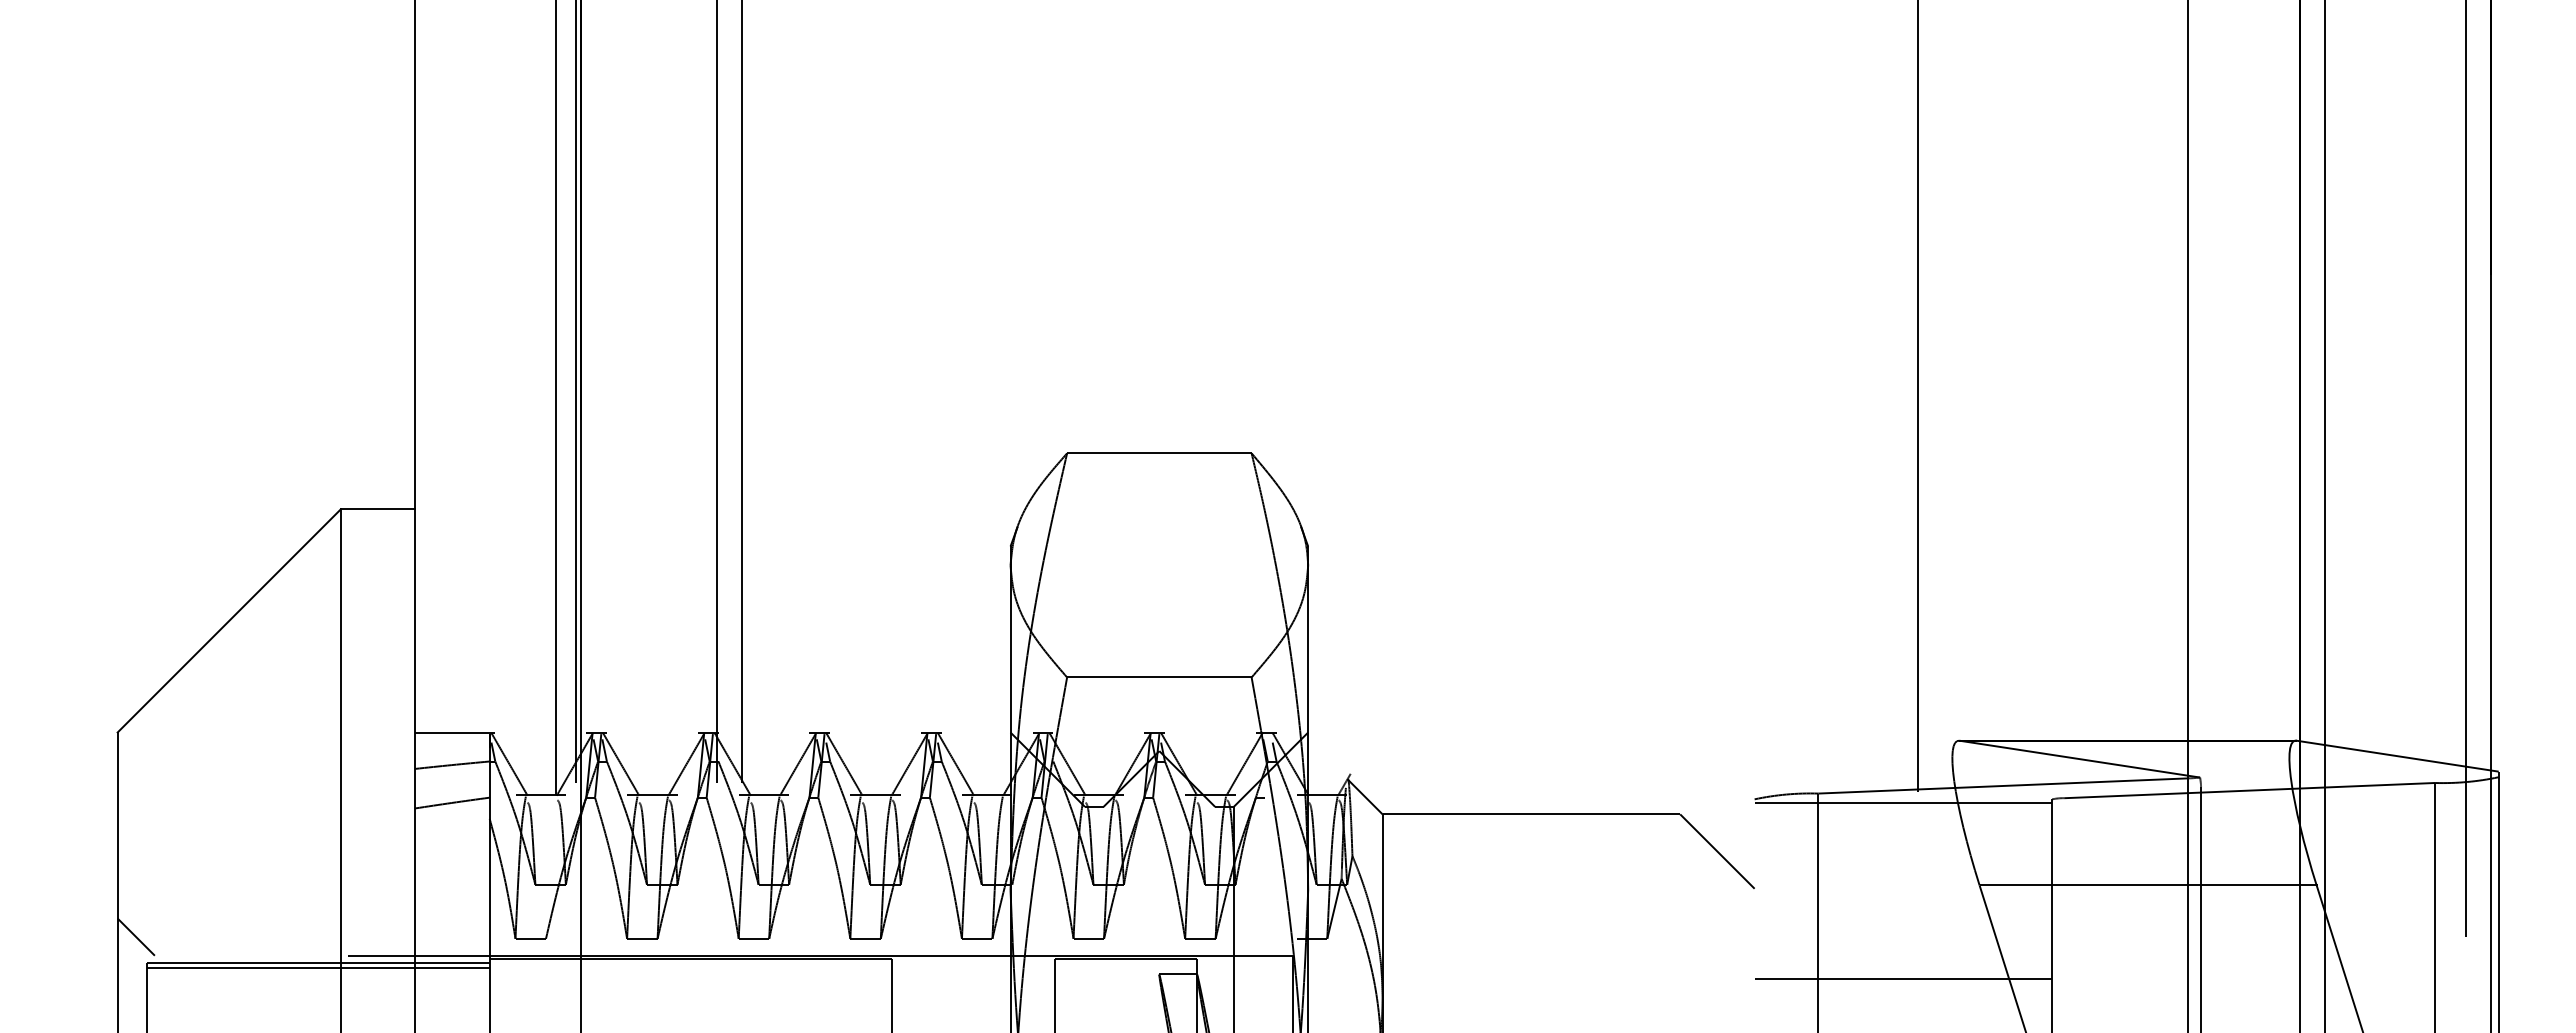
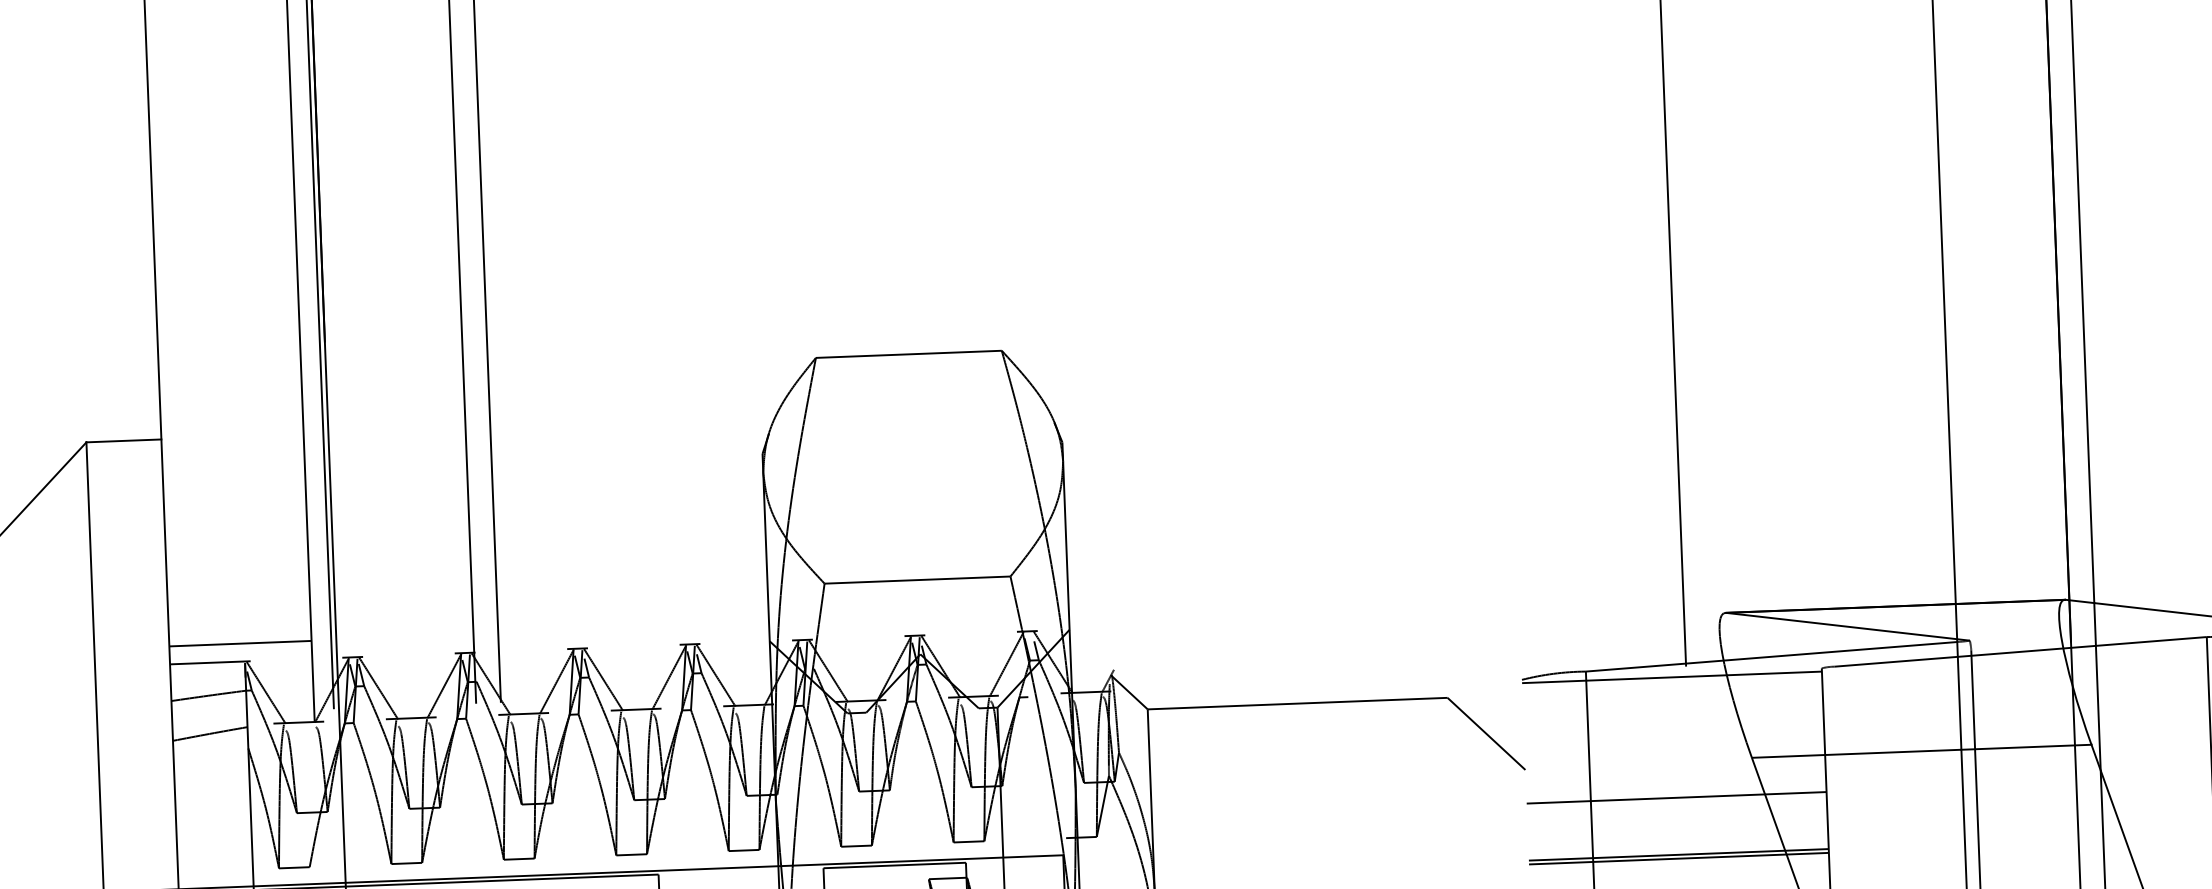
line: (485, 714) -> (240, 643), added
line: (1903, 922) -> (1676, 798), added
line: (1903, 982) -> (1679, 858), added

